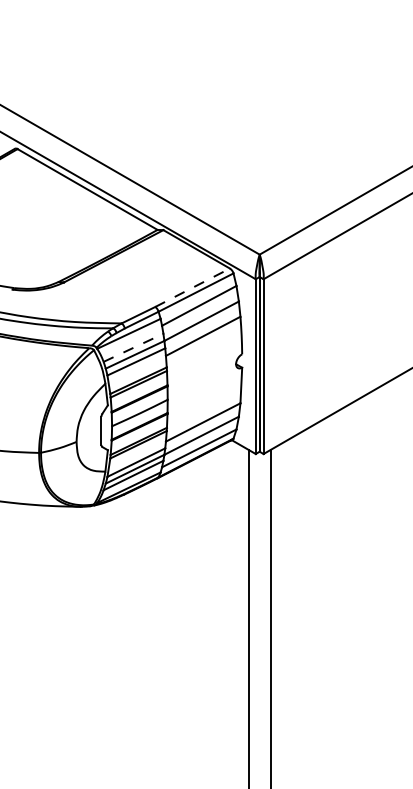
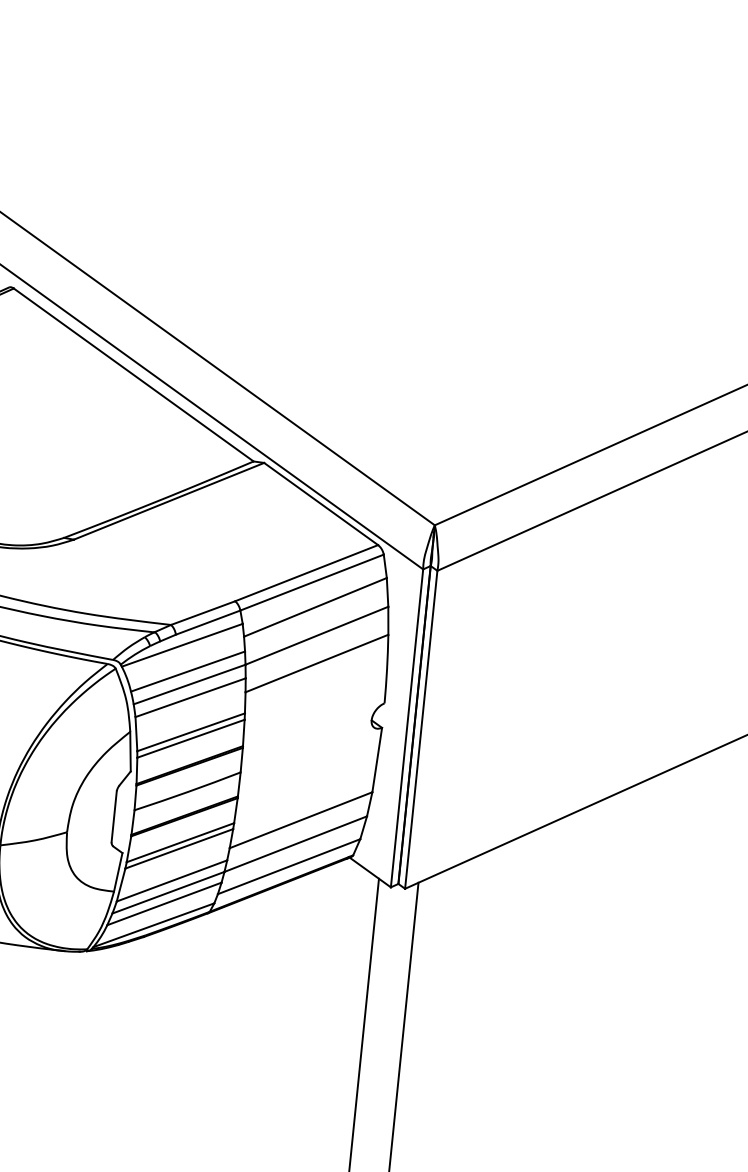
line: (193, 287) -> (308, 572), dashed -> solid
line: (133, 347) -> (188, 670), dashed -> solid

